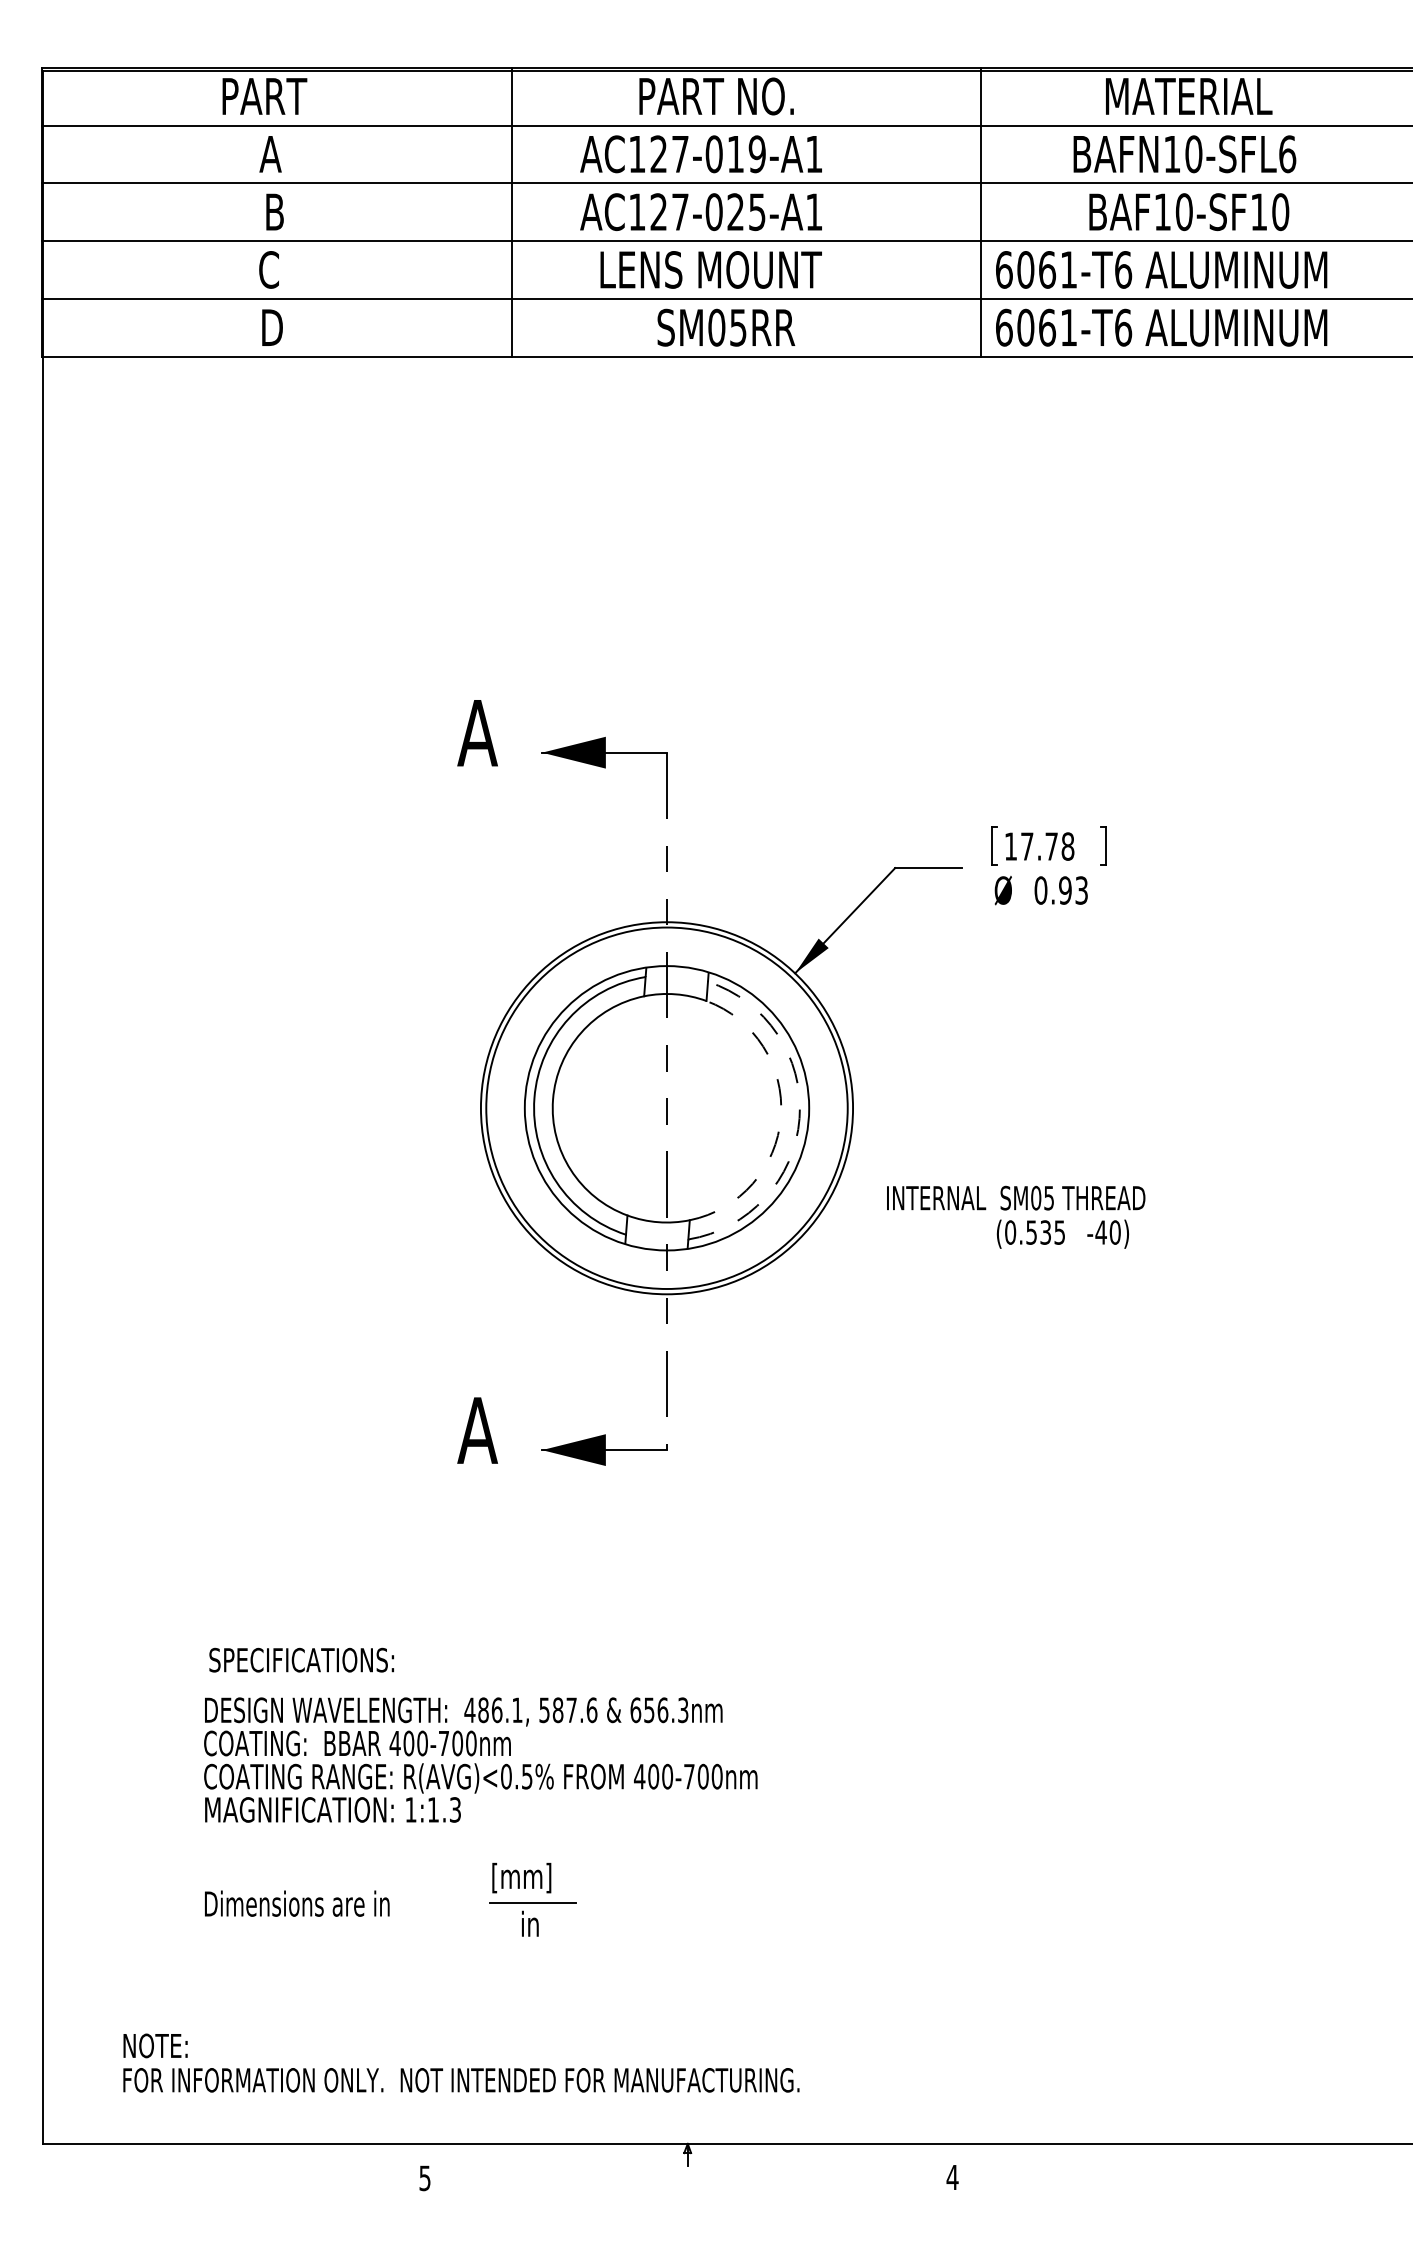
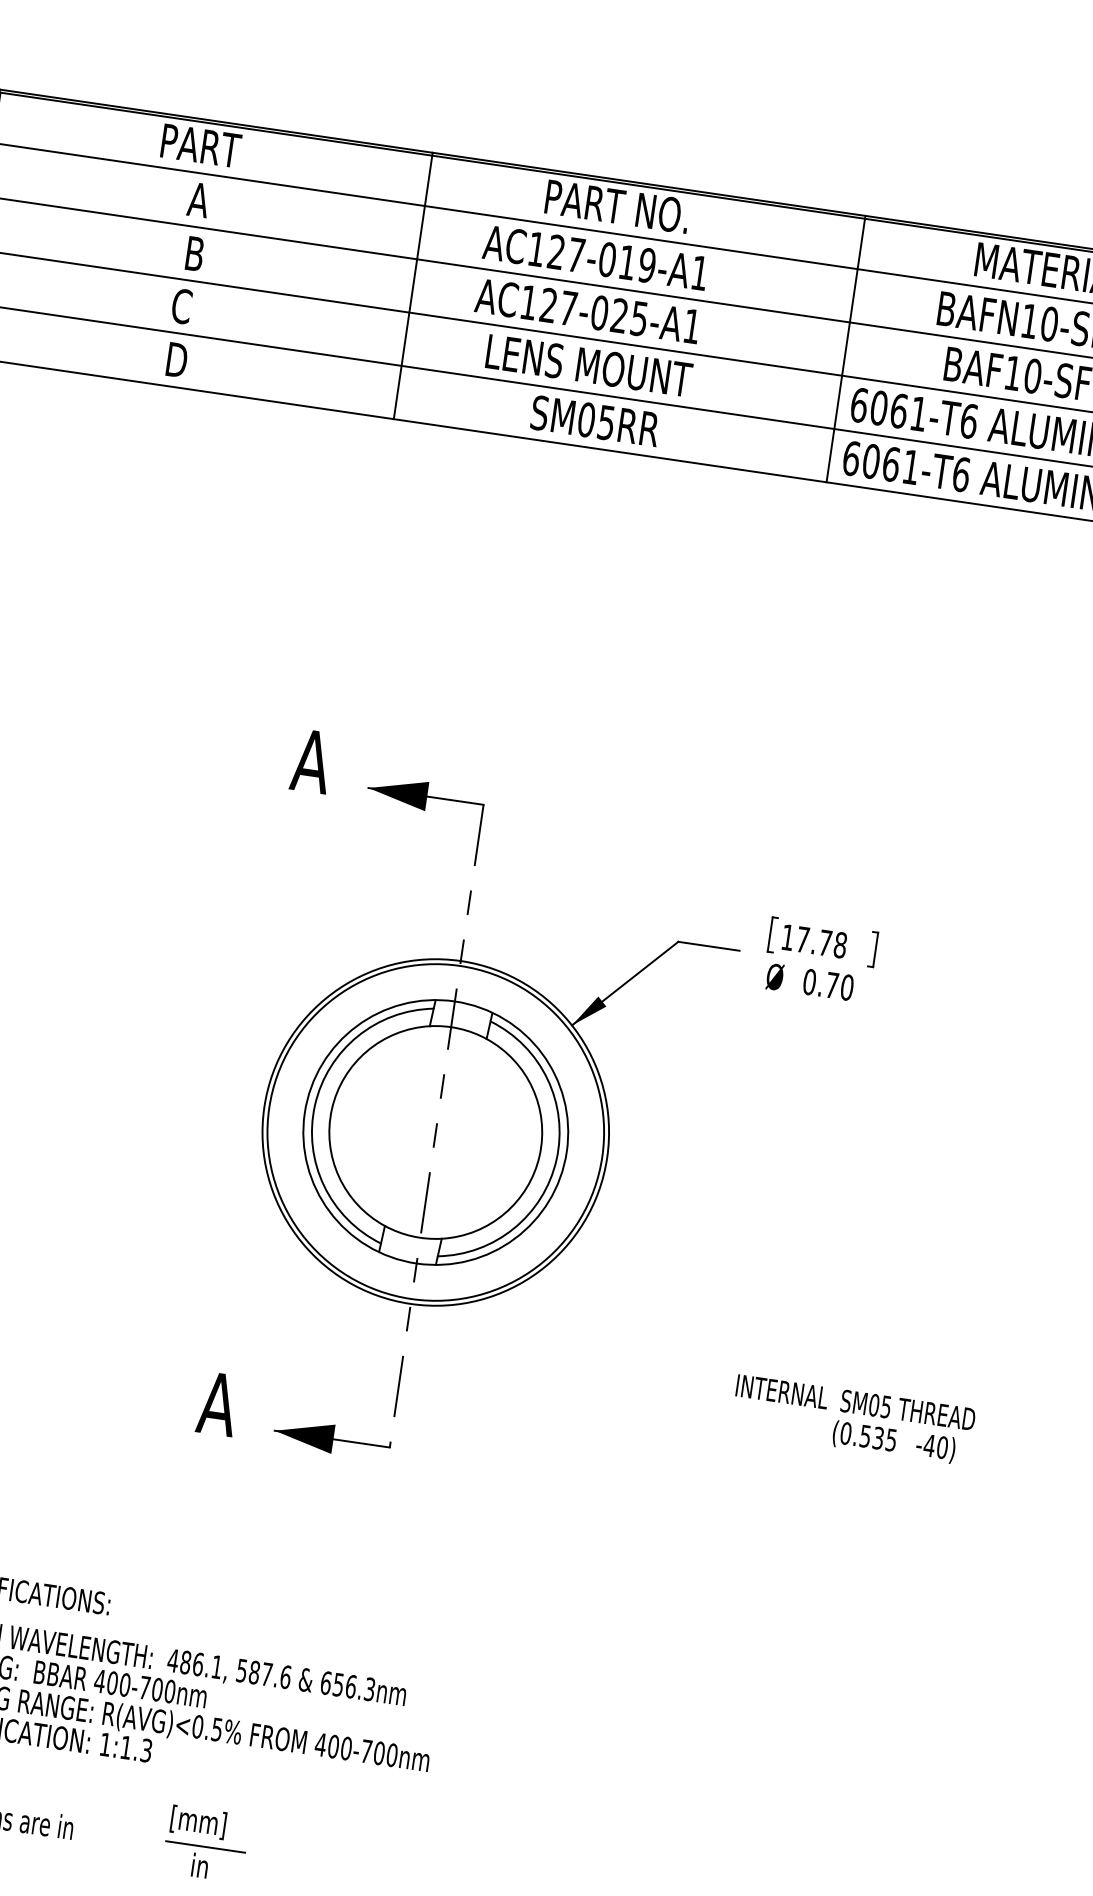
text: (1073, 890) -> (839, 986), 0.93 -> 0.70
arc: (780, 1116) -> (539, 1155), dashed -> solid
arc: (799, 1118) -> (556, 1159), dashed -> solid
text: (1016, 1216) -> (853, 1419), moved

